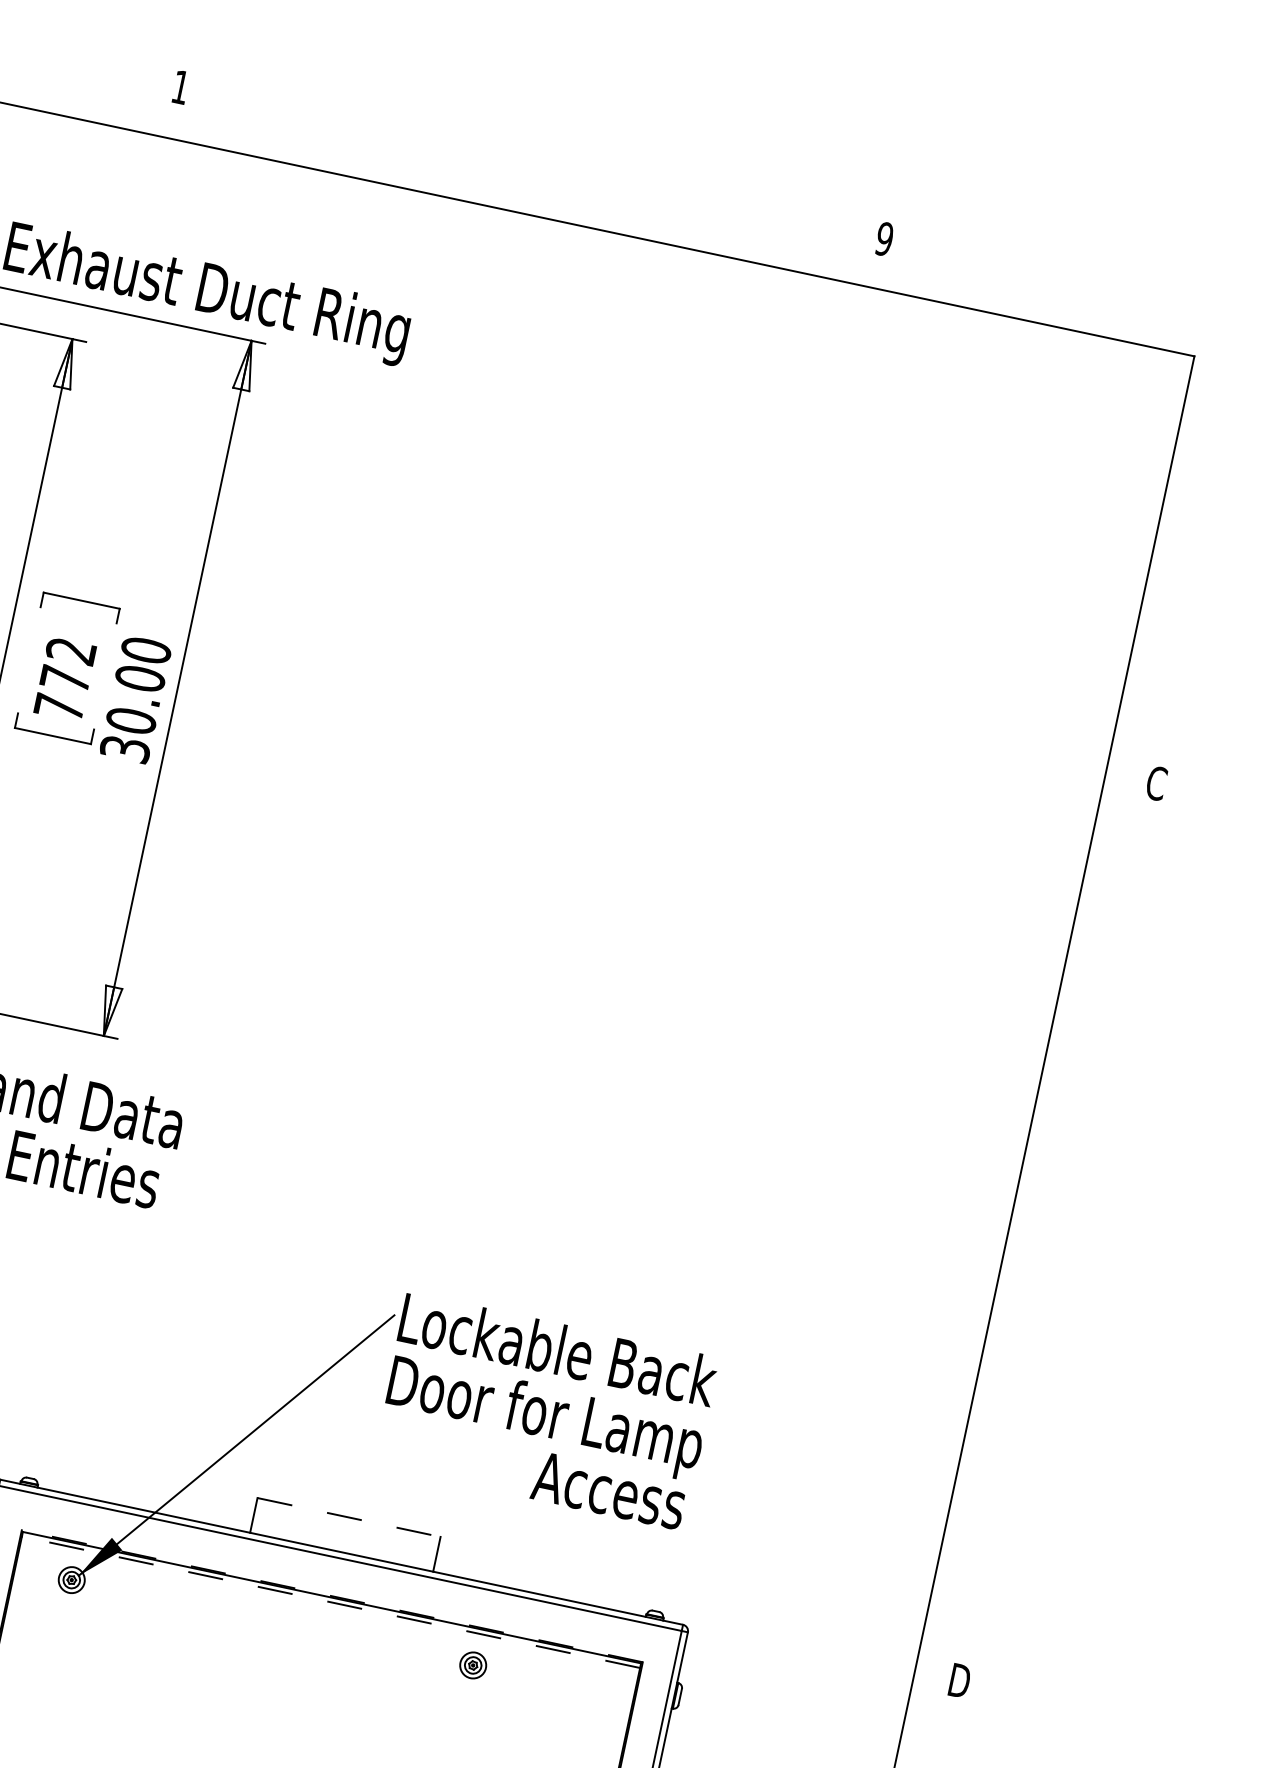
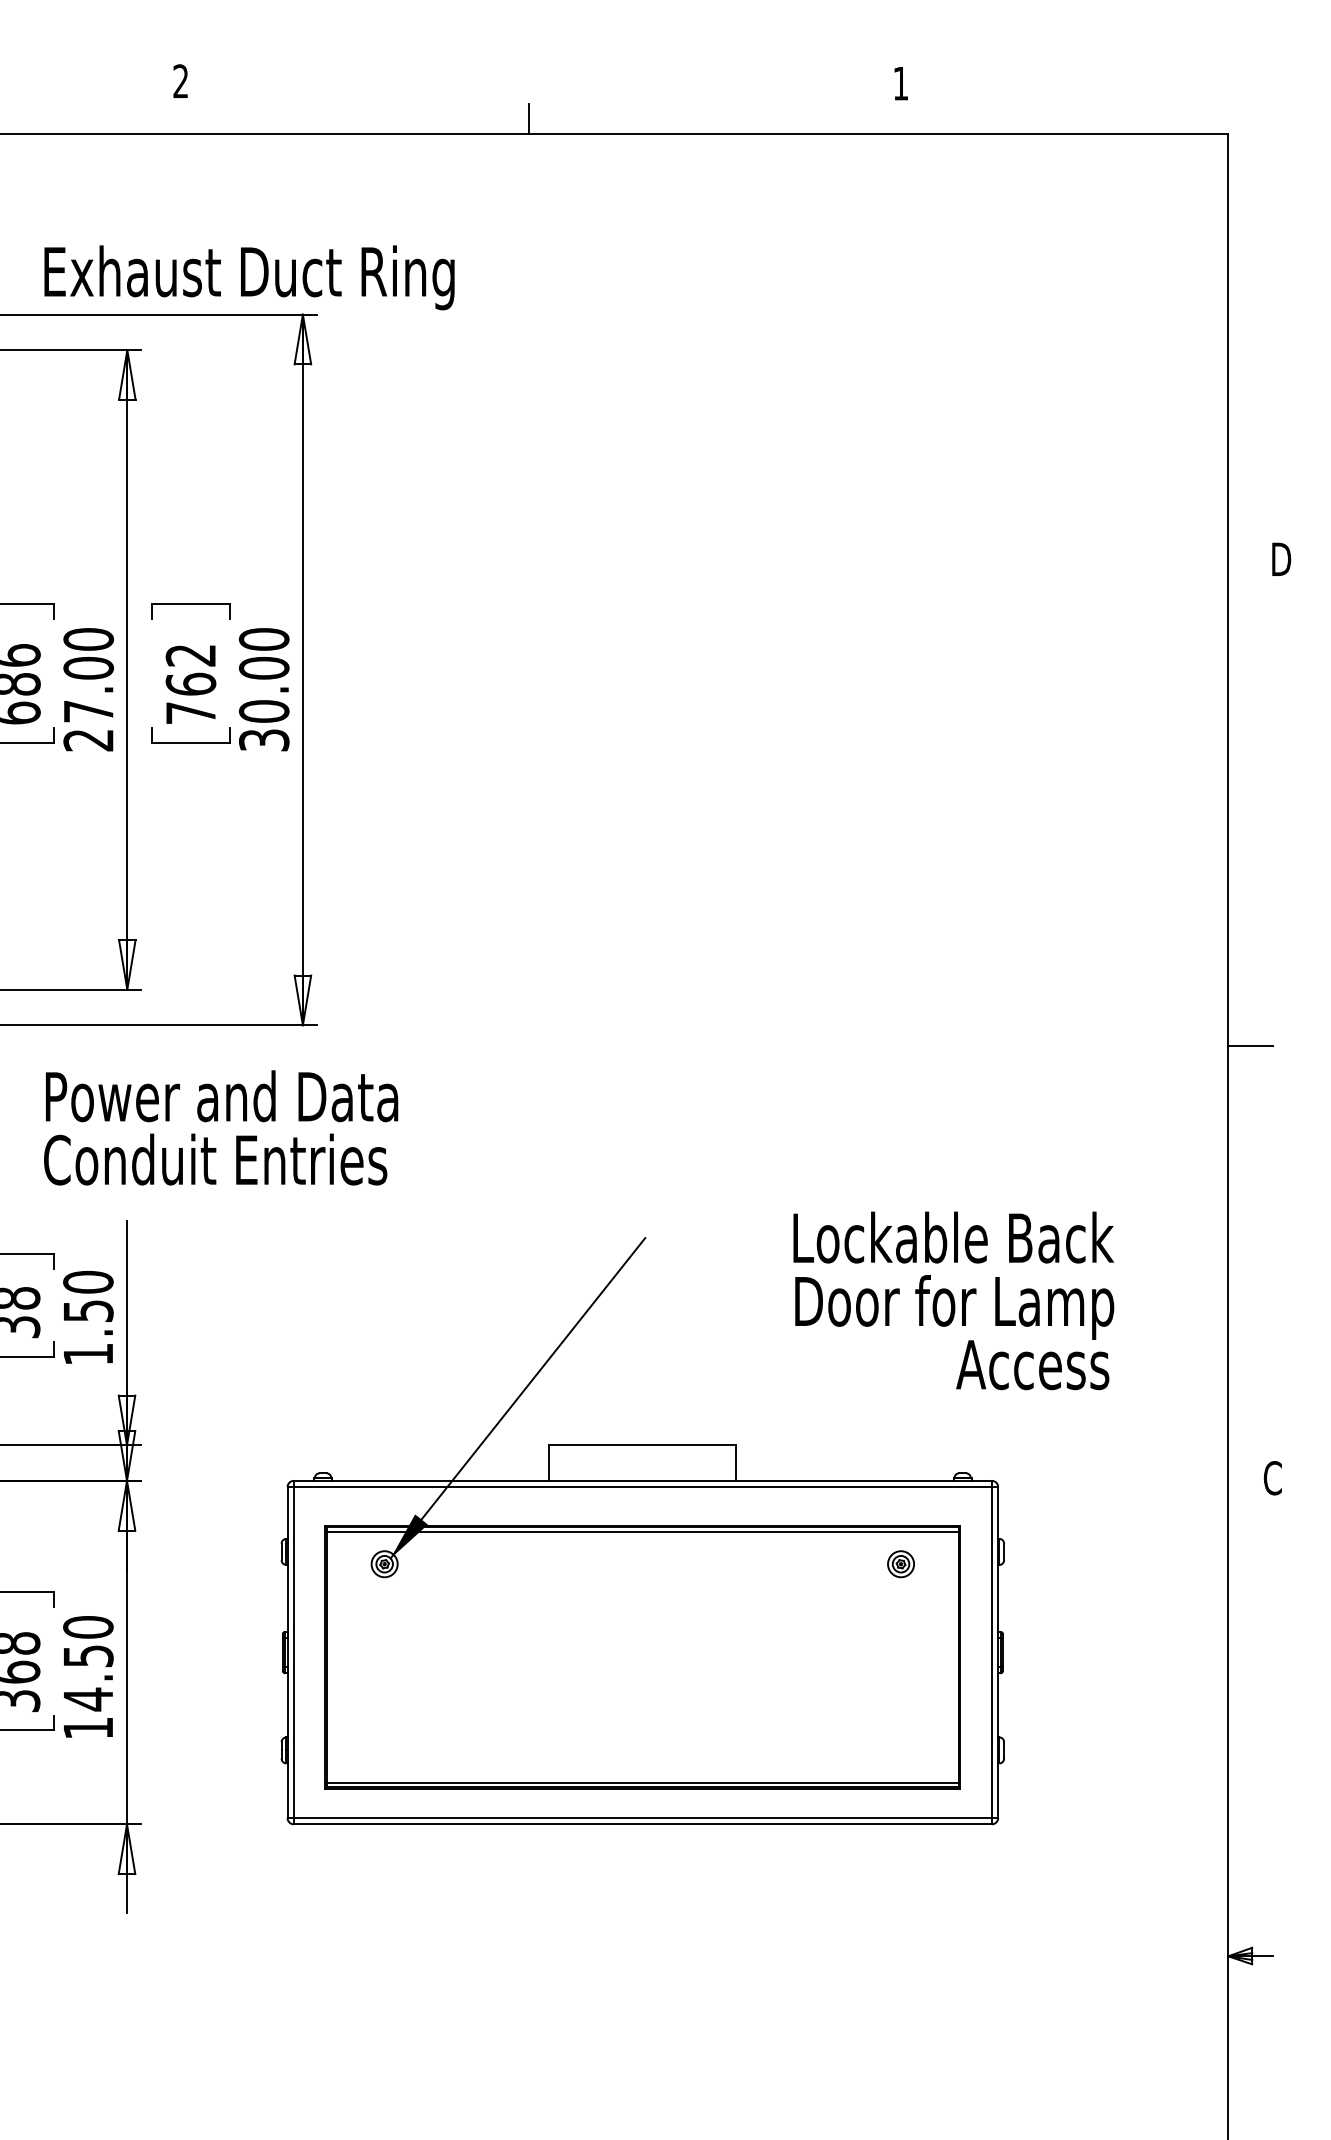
text: (180, 86) -> (180, 80), 1 -> 2
line: (513, 195) -> (528, 118), added
text: (884, 238) -> (900, 83), 9 -> 1
text: (64, 678) -> (190, 683), 772 -> 762
text: (1157, 783) -> (1281, 559), C -> D
line: (1026, 1252) -> (1250, 1045), added
text: (545, 1411) -> (953, 1300), moved
line: (348, 1517) -> (642, 1445), dashed -> solid
line: (332, 1595) -> (642, 1525), dashed -> solid
line: (330, 1602) -> (642, 1532), dashed -> solid
part: (472, 1665) -> (900, 1564), moved
text: (959, 1681) -> (1273, 1478), D -> C

